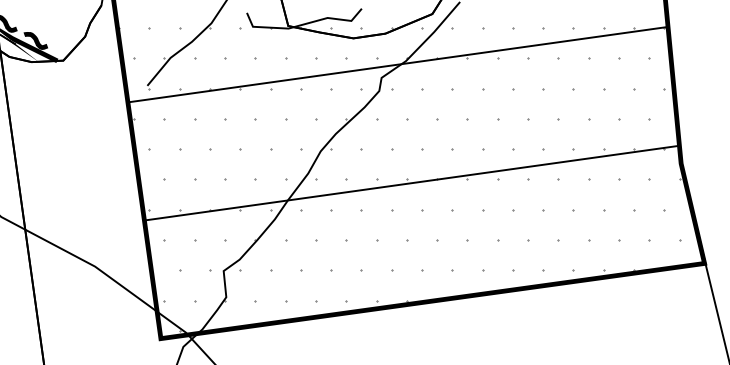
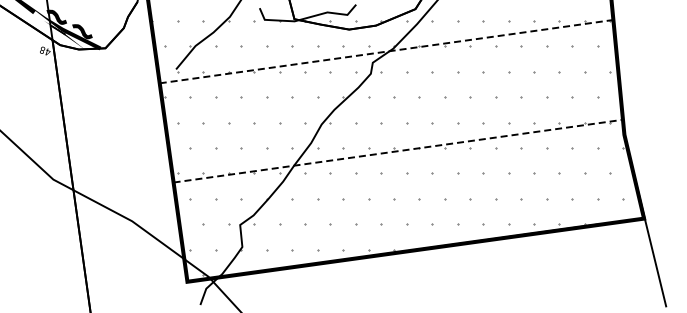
line: (399, 64) -> (387, 51), solid -> dashed
line: (412, 183) -> (398, 151), solid -> dashed

